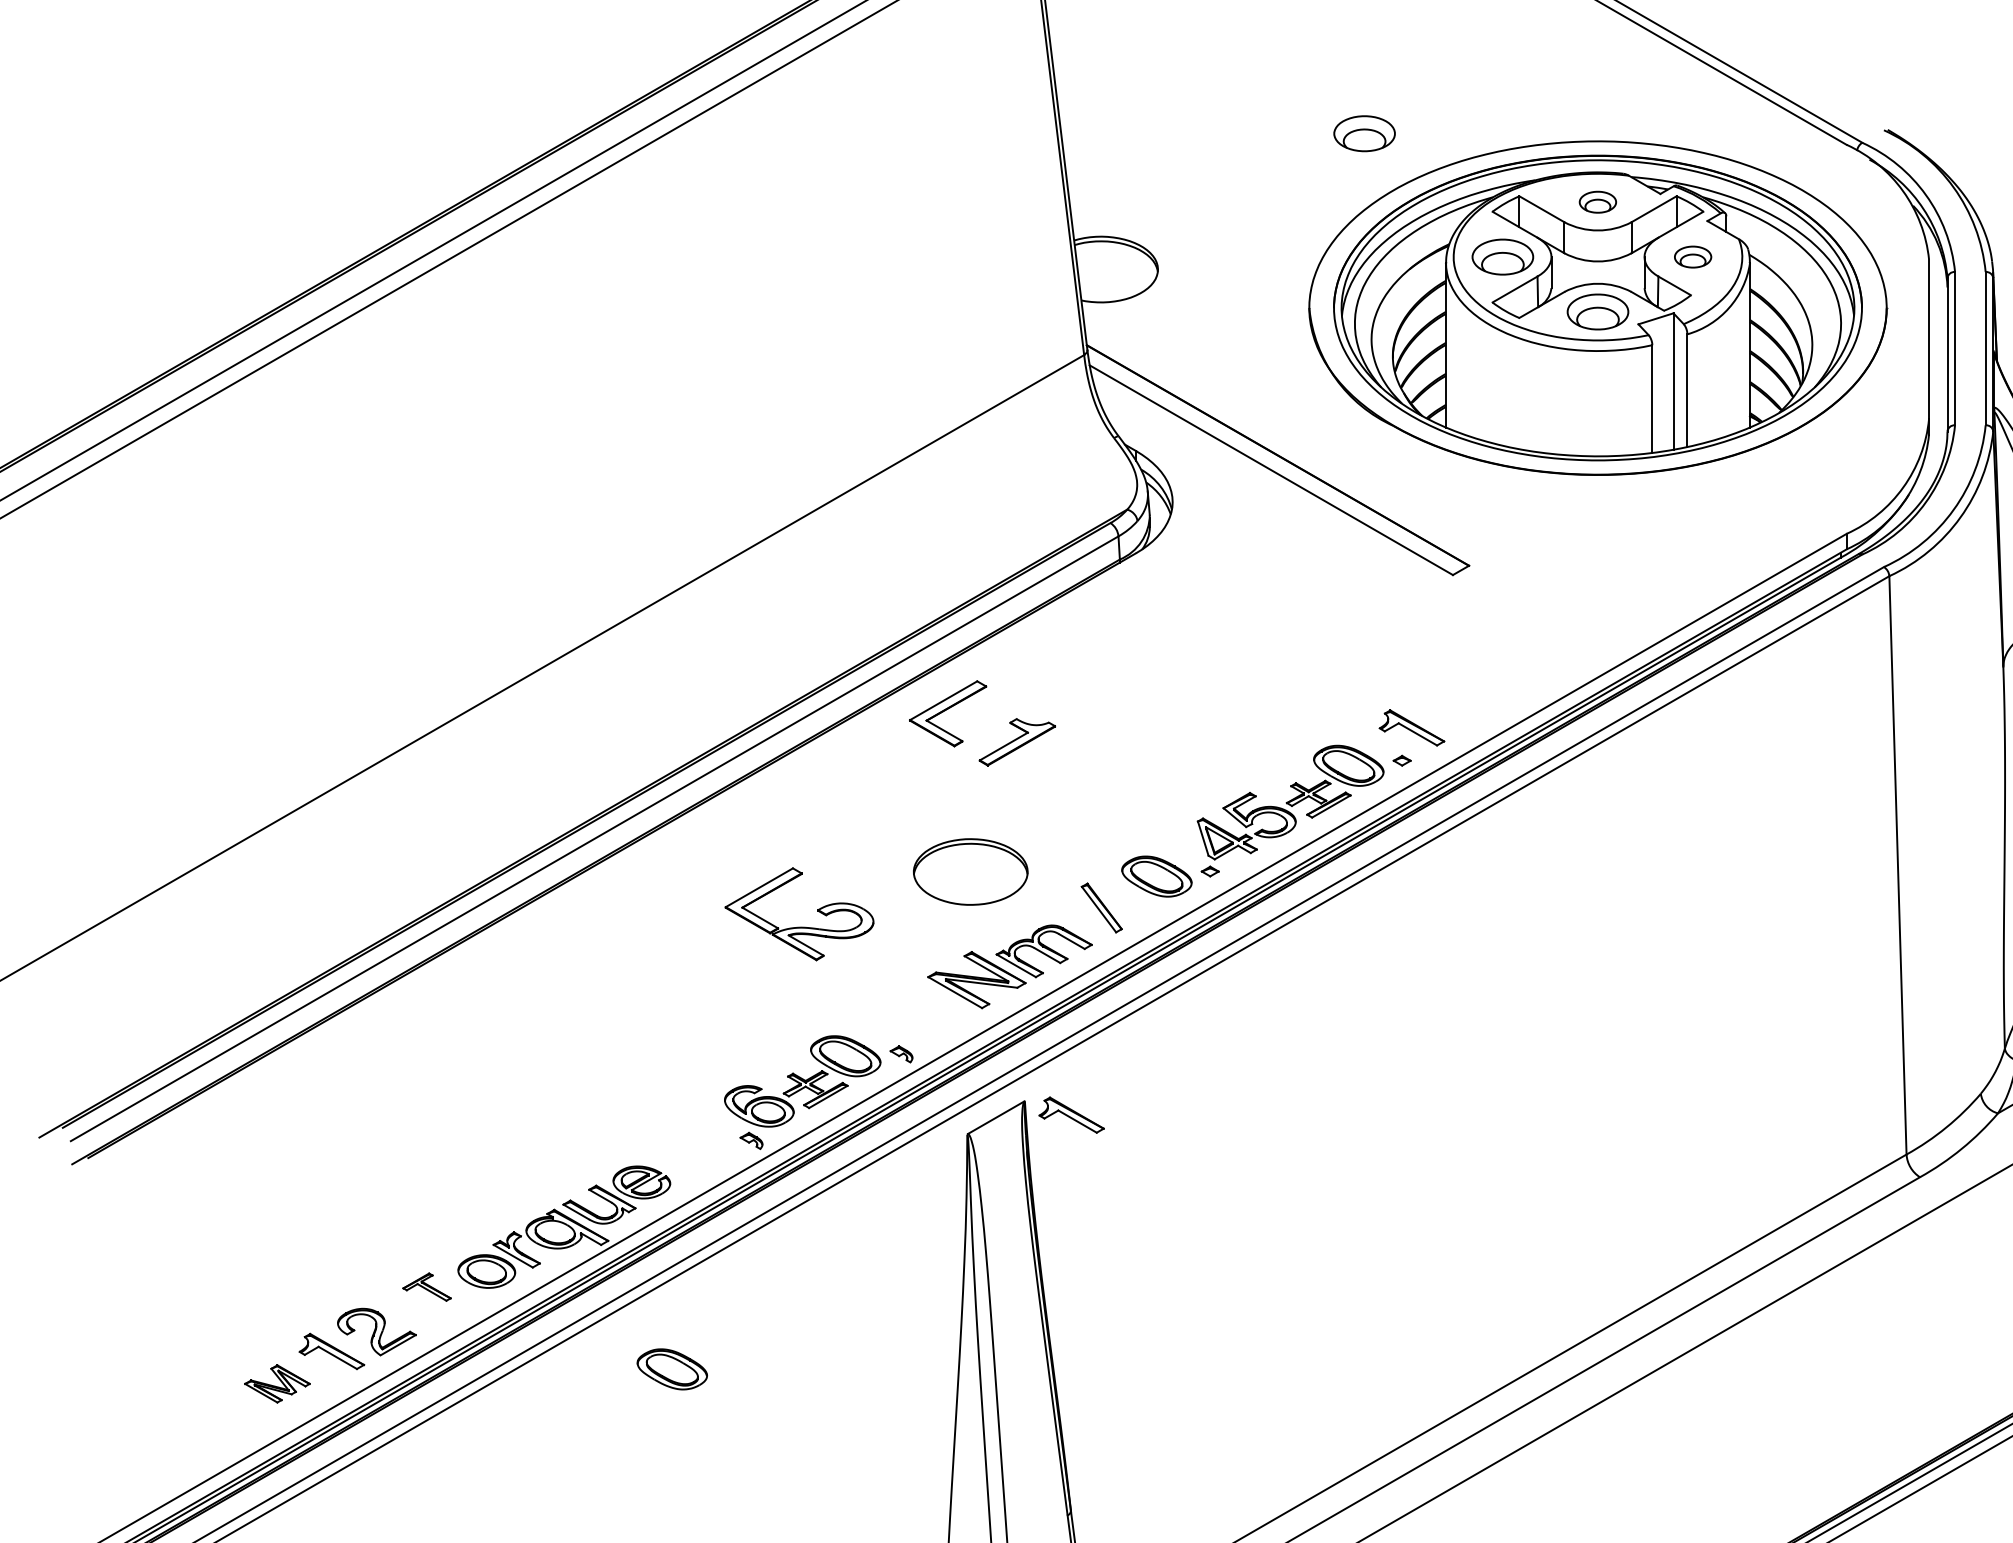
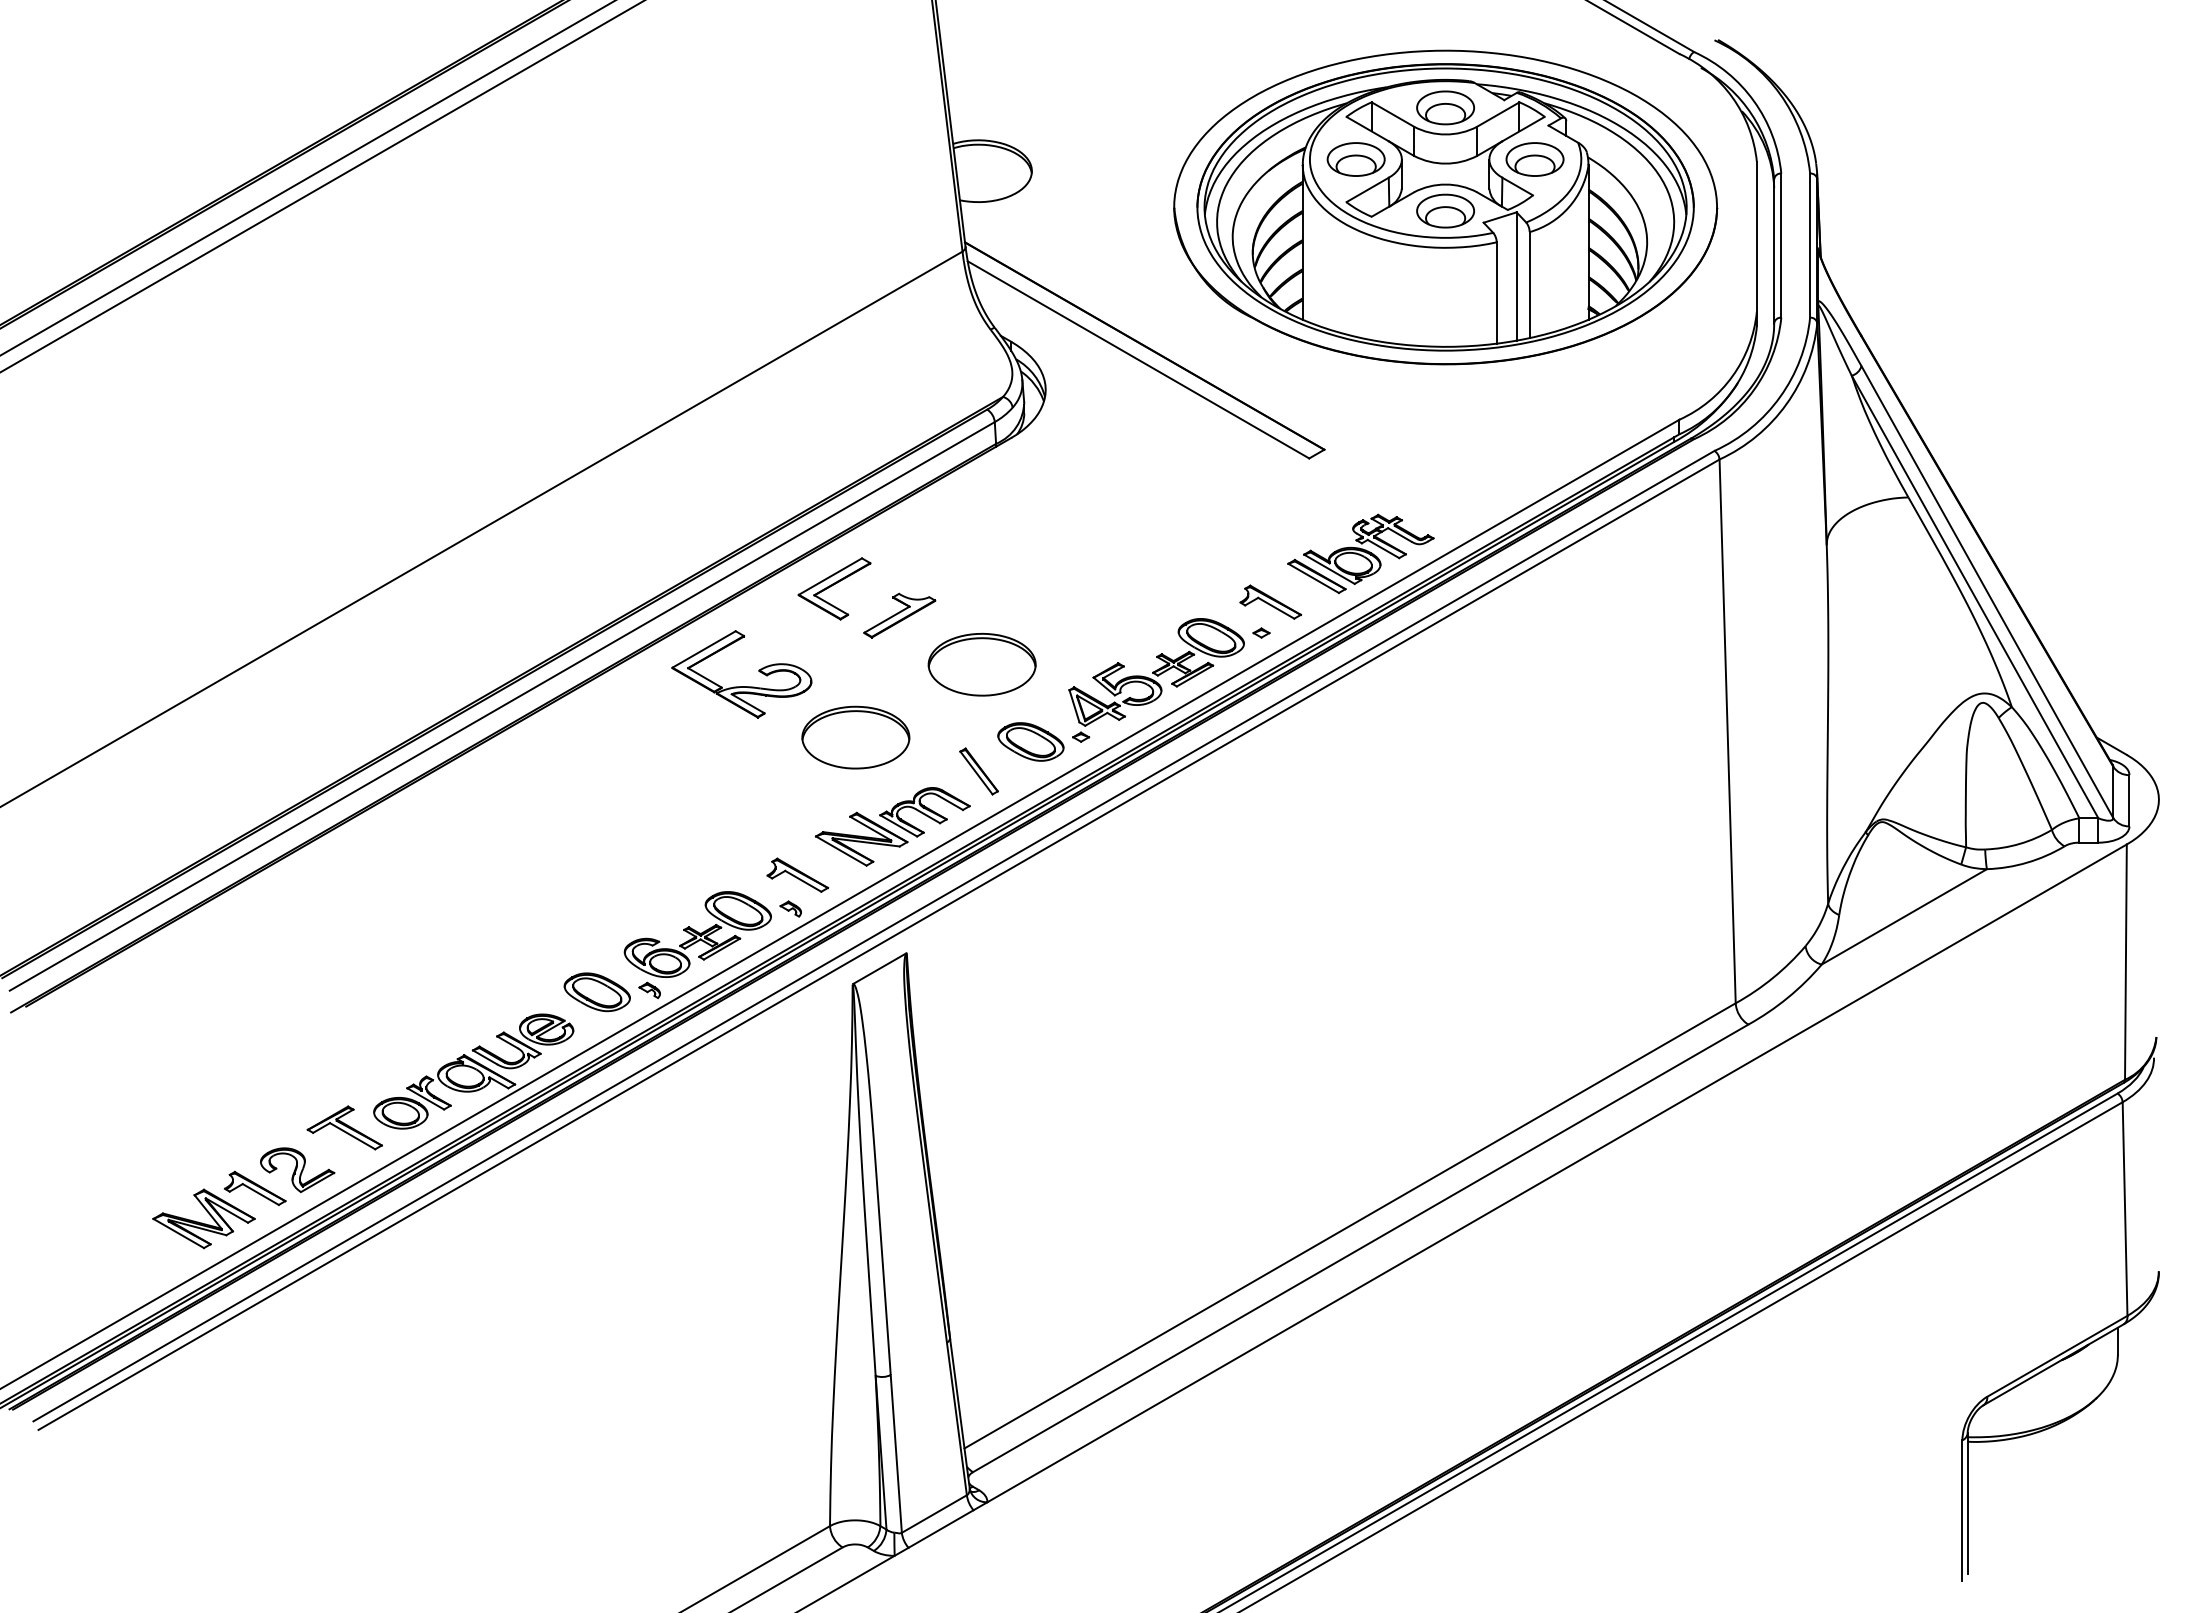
part: (1363, 133) -> (1225, 43), removed
part: (1597, 201) -> (1445, 107), size x1.67
part: (1692, 257) -> (1534, 159), size x1.67
part: (1507, 676) -> (1360, 553), added
part: (1104, 794) -> (981, 664), added
part: (799, 927) -> (741, 686), moved
part: (1071, 1114) -> (797, 874), moved
part: (426, 1286) -> (344, 1127), size x1.67
part: (671, 1369) -> (596, 992), moved
part: (276, 1383) -> (203, 1218), size x1.67

